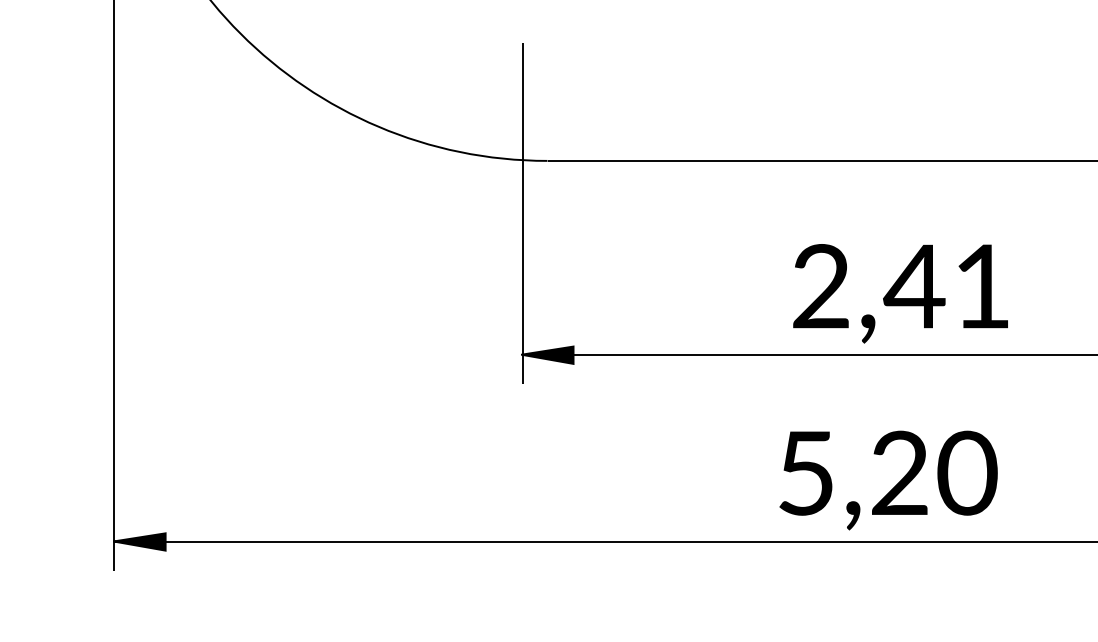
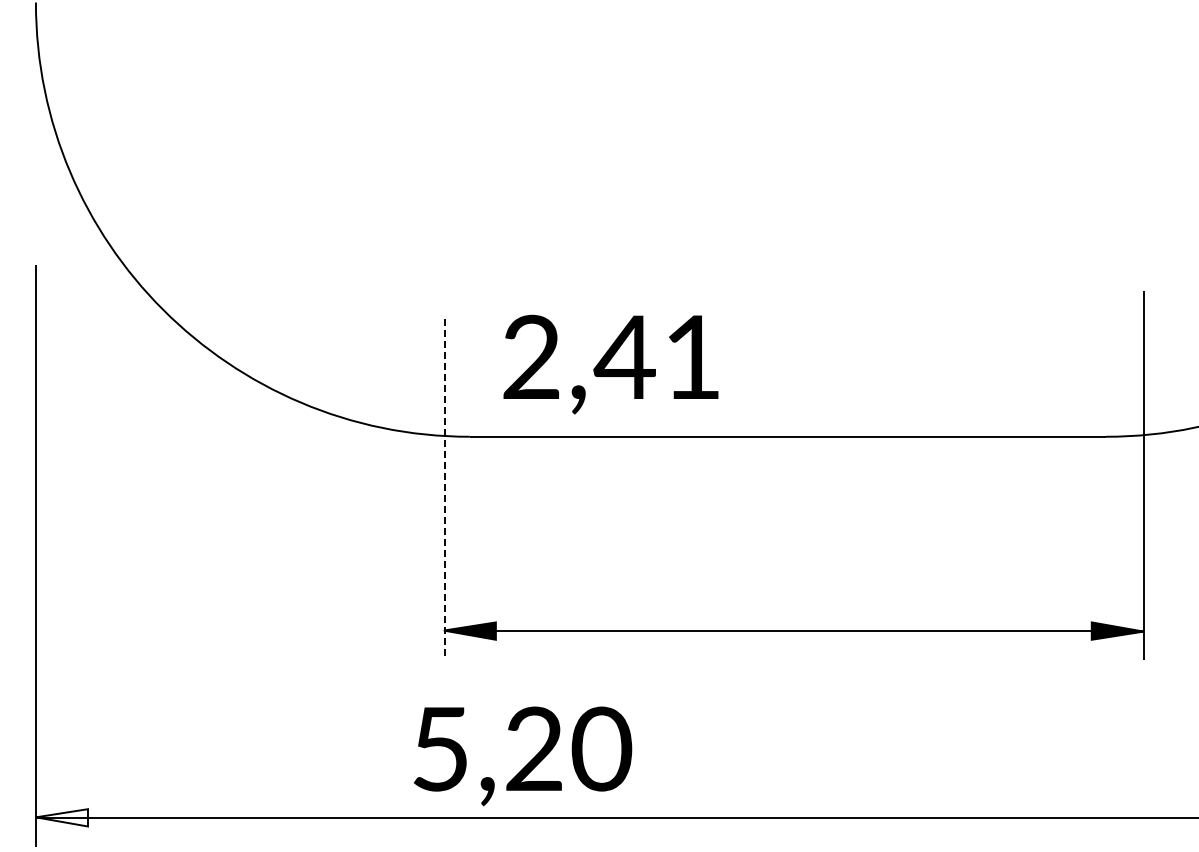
line: (523, 214) -> (445, 490), solid -> dashed
text: (900, 293) -> (610, 364), moved
text: (888, 480) -> (522, 756), moved
fill: (139, 541) -> (61, 817), removed

